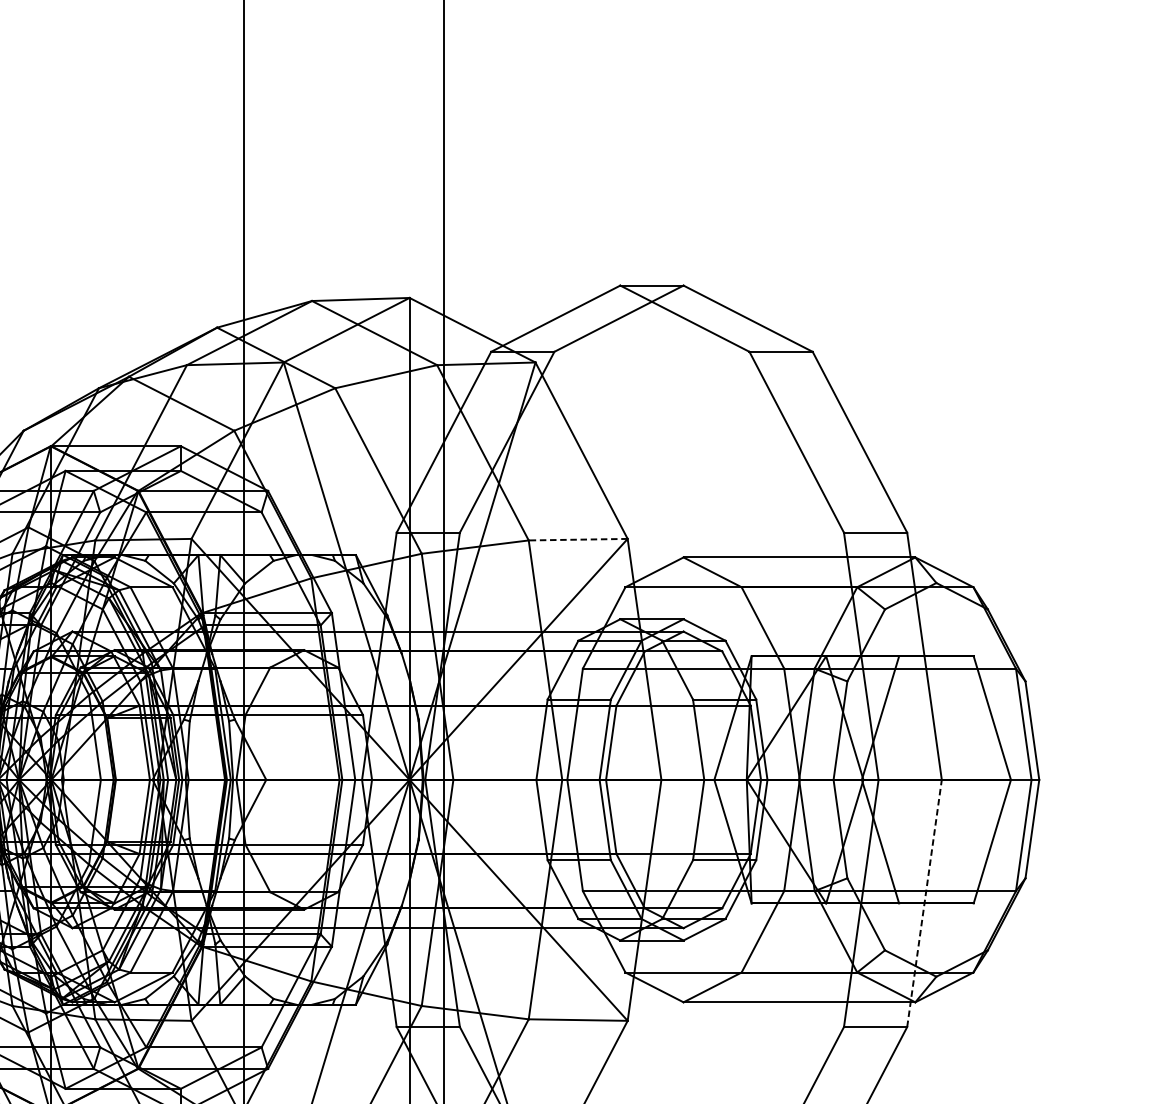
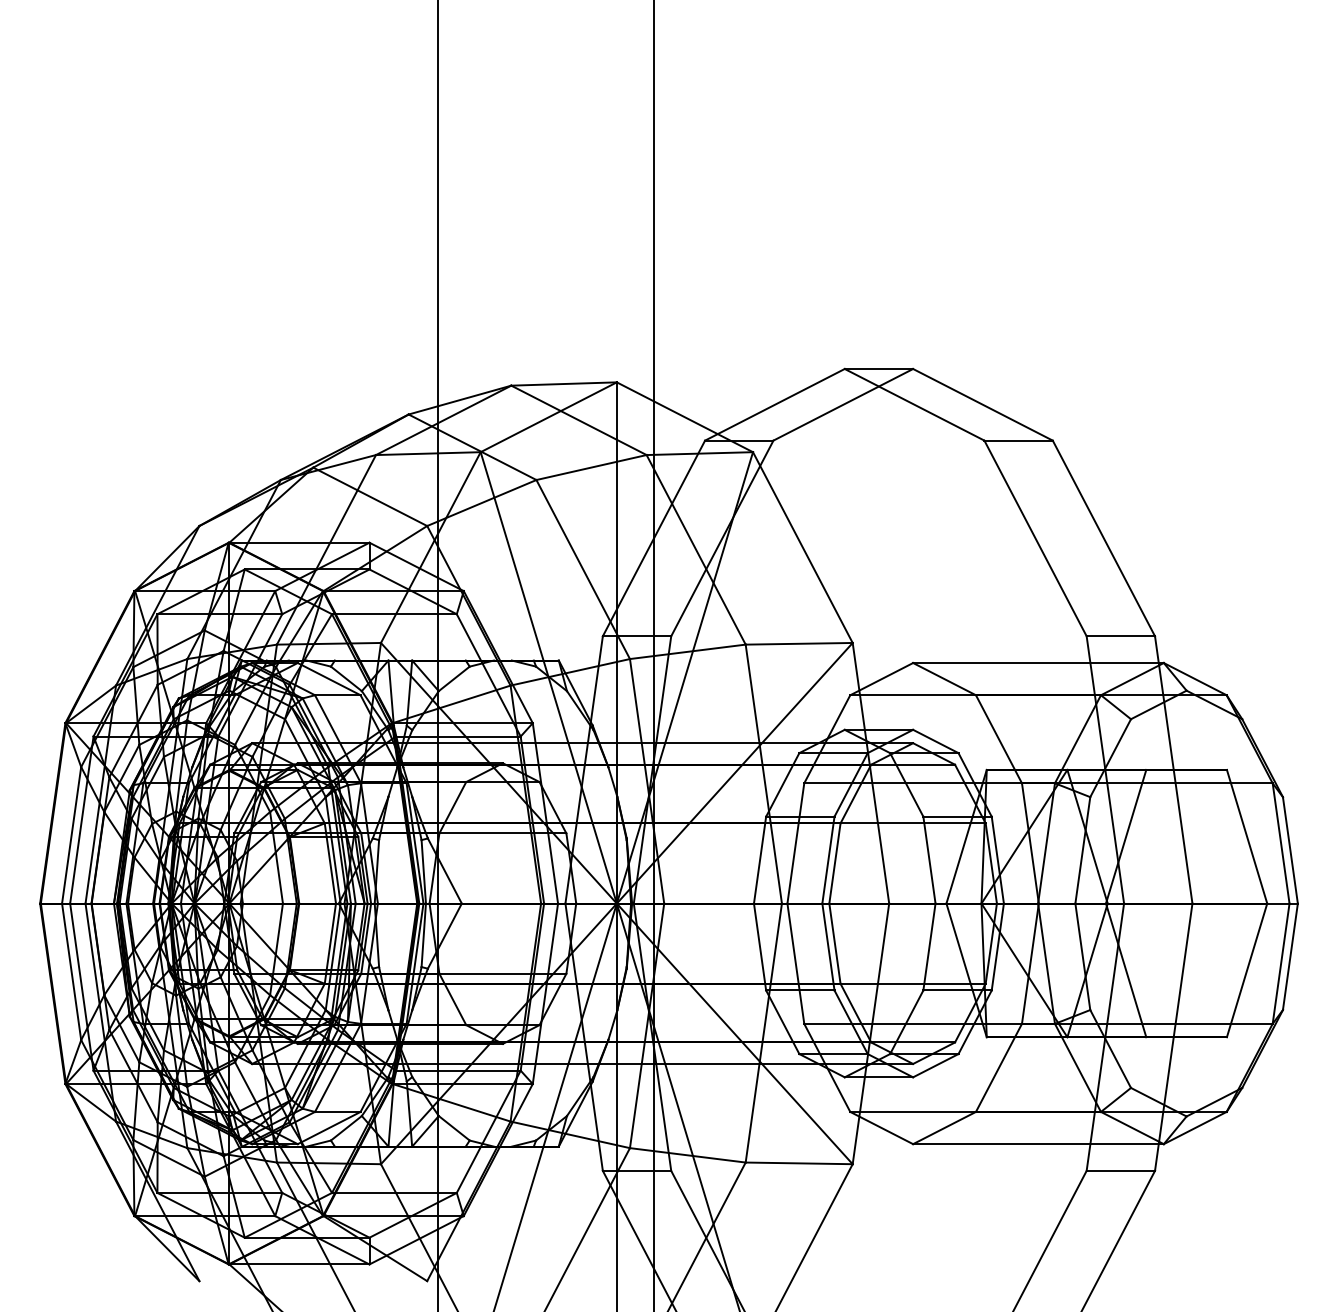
line: (578, 539) -> (799, 643), dashed -> solid
line: (924, 903) -> (1173, 1037), dashed -> solid

